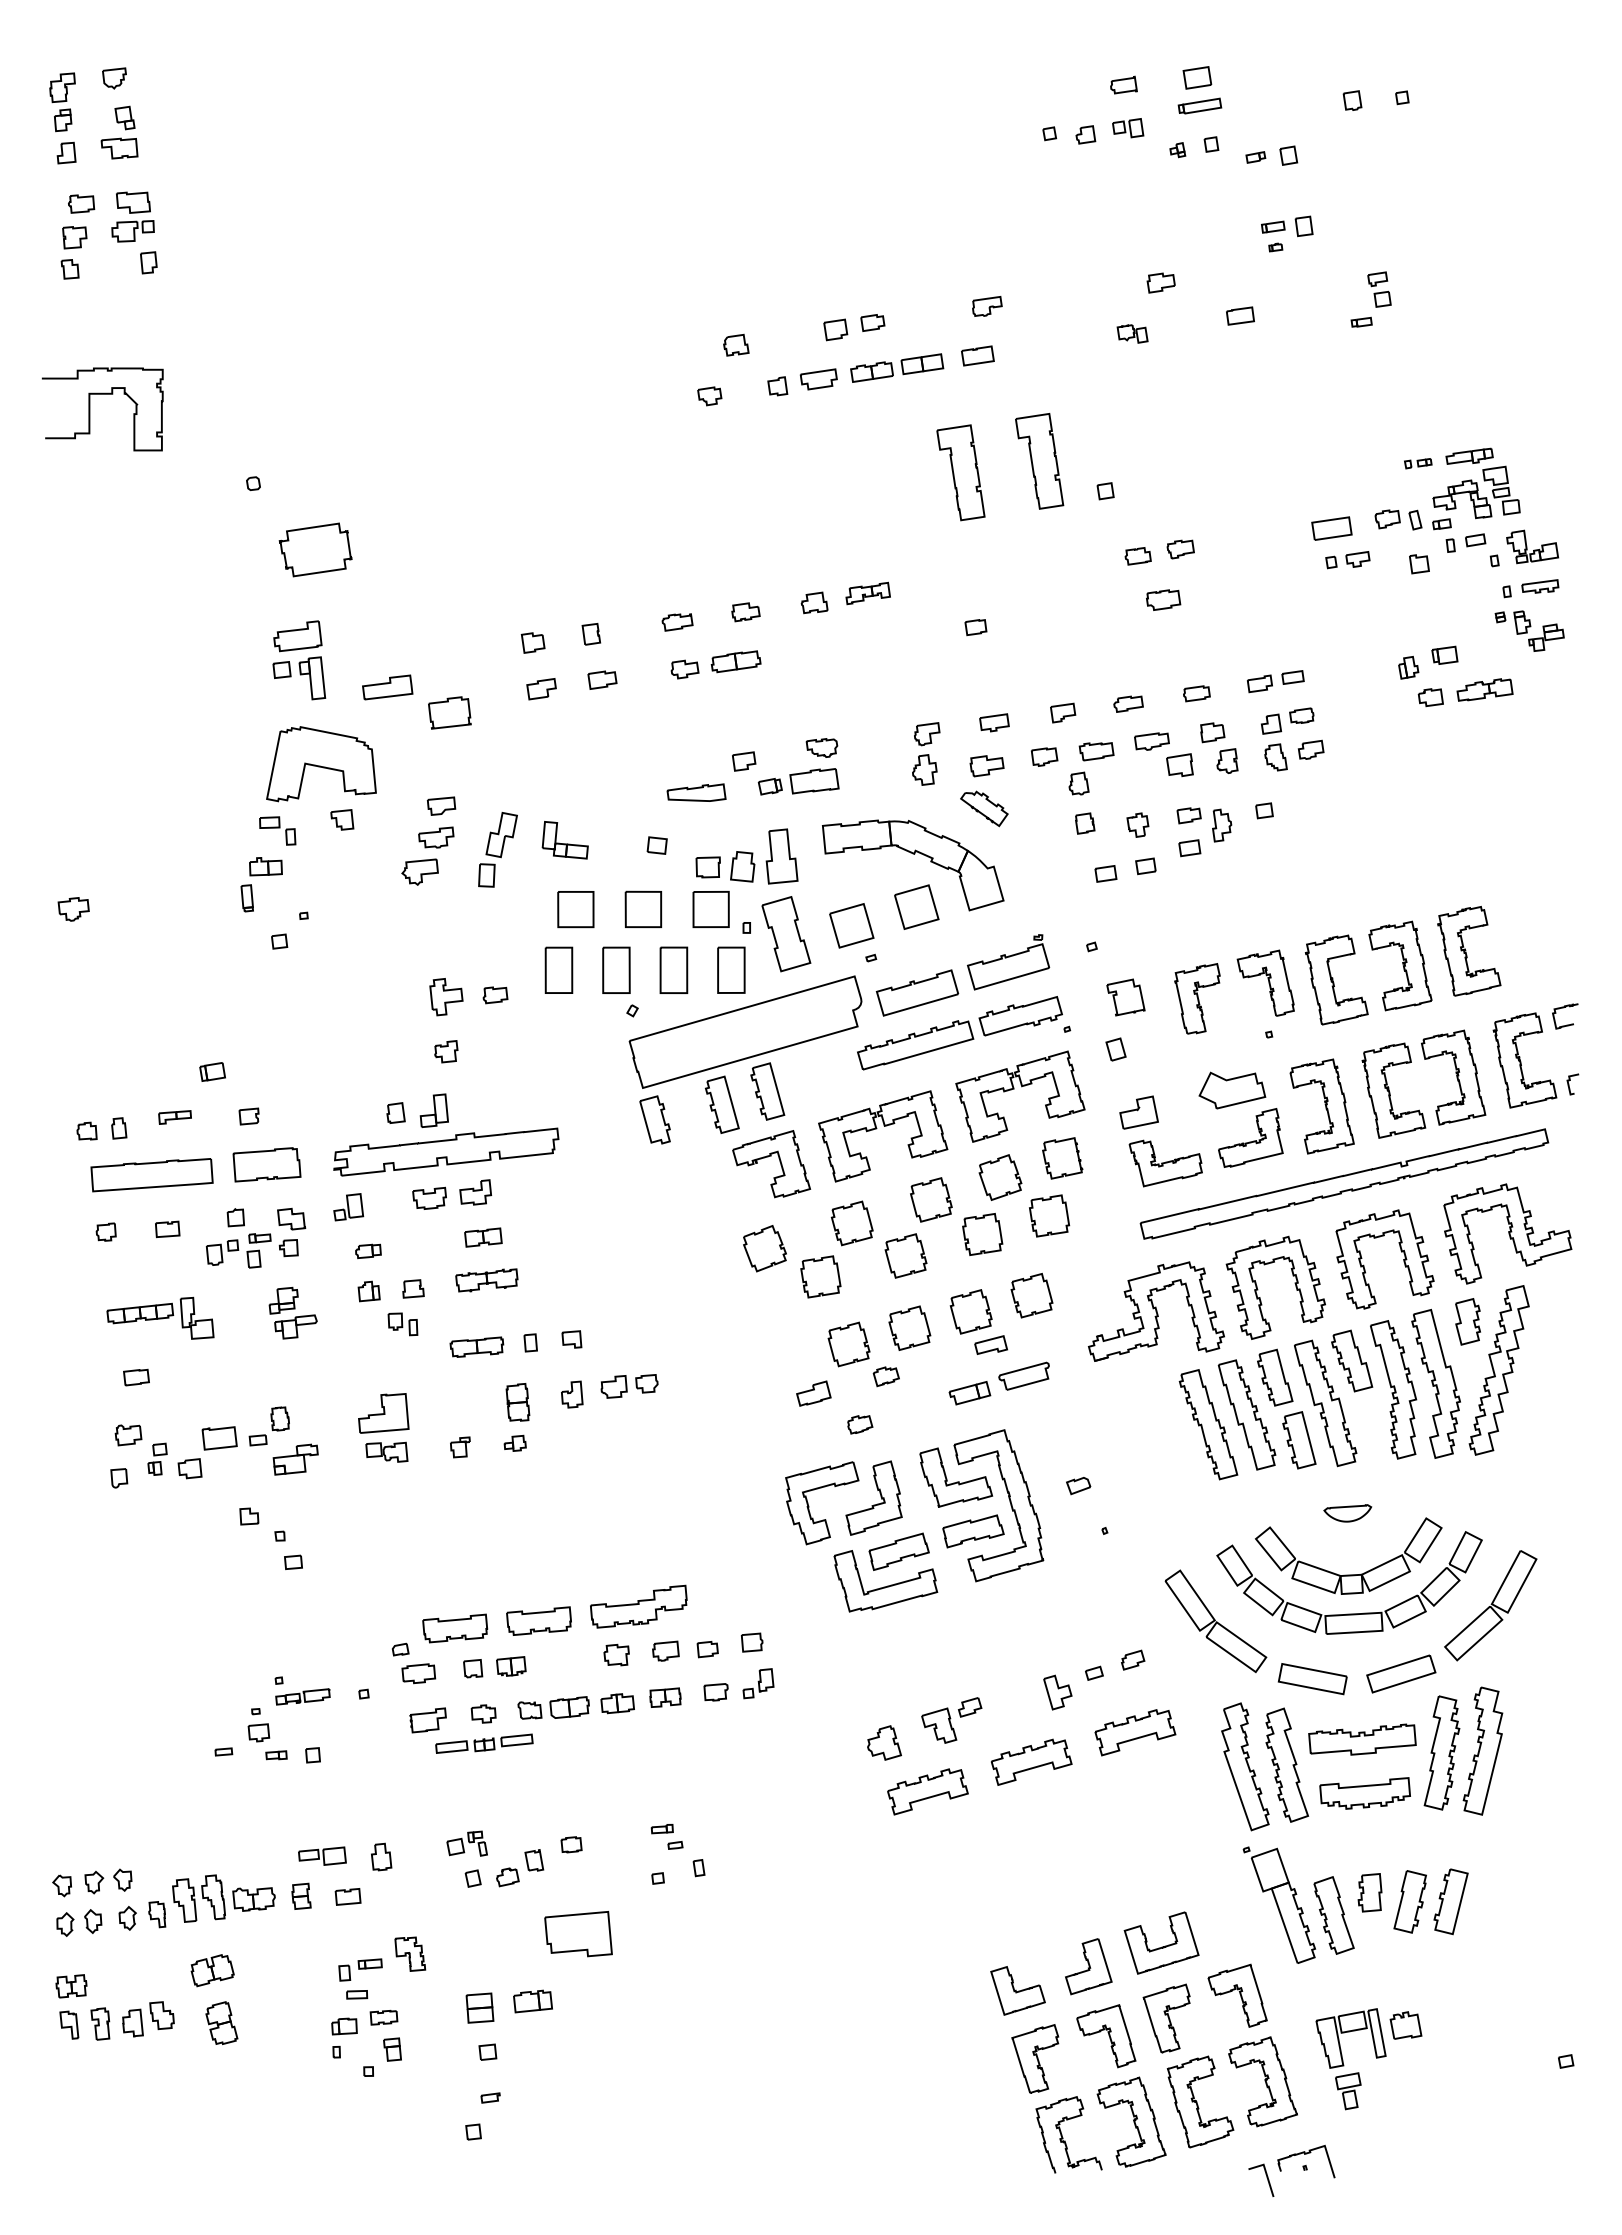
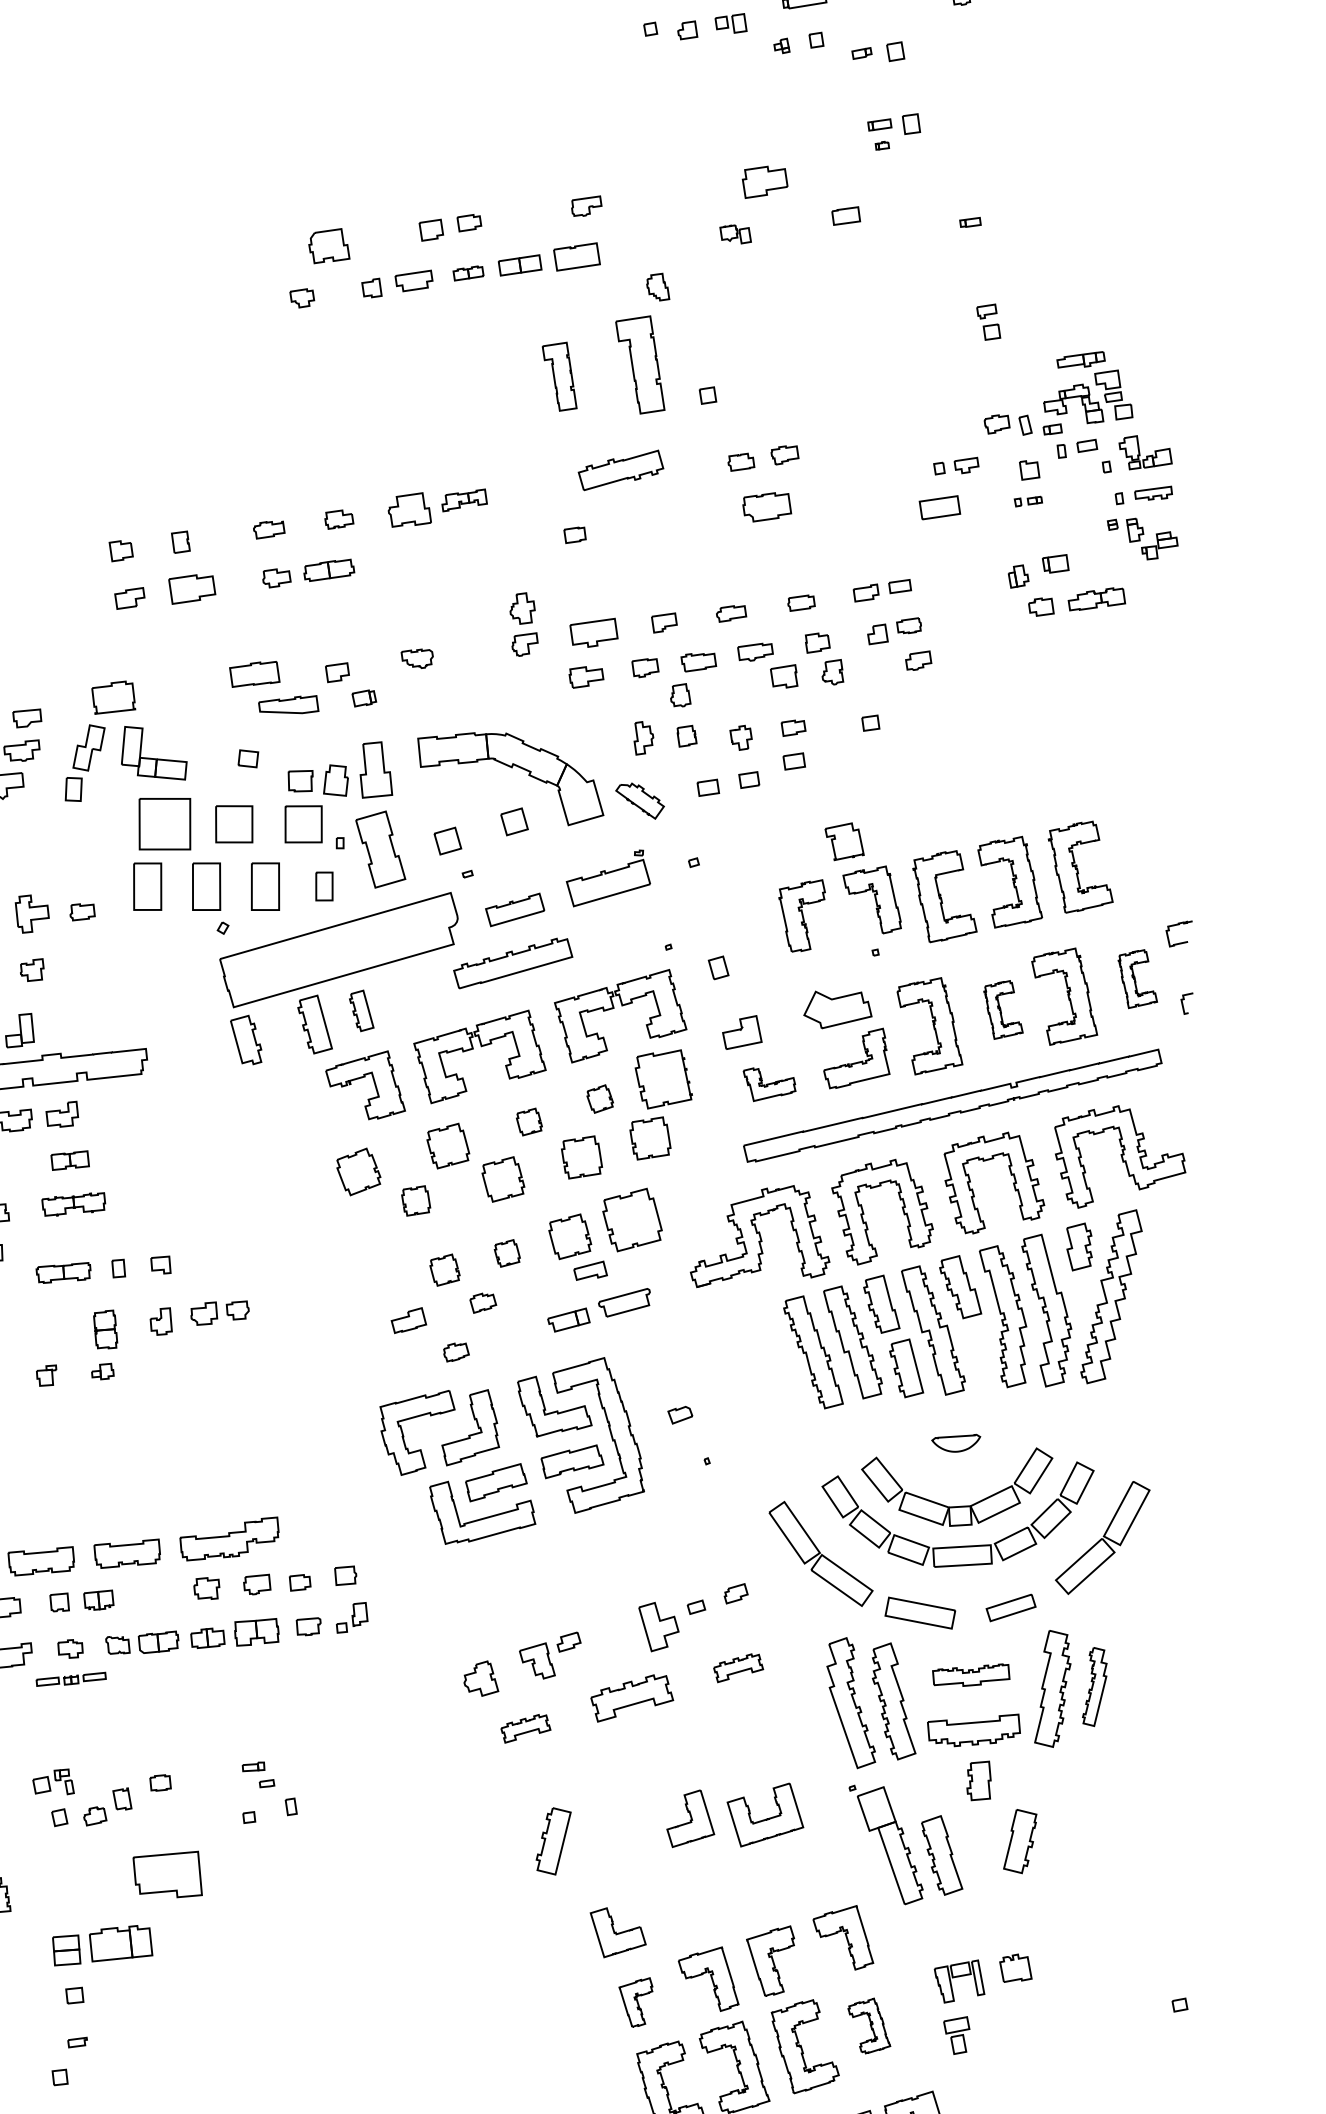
part: (1160, 282) -> (764, 181), size x1.6
part: (1379, 289) -> (988, 322), moved
part: (736, 344) -> (329, 245), size x1.6
part: (977, 355) -> (576, 256), size x1.4
part: (871, 371) -> (468, 272), size x0.7
part: (1418, 463) -> (1028, 501), moved
part: (960, 472) -> (559, 376), size x0.7
part: (1331, 528) -> (939, 507), moved
part: (1163, 599) -> (767, 506), size x1.4
part: (814, 602) -> (409, 509), size x1.6
part: (602, 679) -> (192, 588), size x1.6
part: (449, 712) -> (113, 697), moved
part: (994, 722) -> (594, 632), size x1.6
part: (1275, 757) -> (657, 287), moved
part: (924, 769) -> (522, 608), moved
part: (814, 781) -> (254, 674), moved
part: (984, 808) -> (640, 800), moved
part: (1222, 825) -> (644, 738), moved
part: (564, 840) -> (153, 753), size x1.4
part: (916, 906) -> (514, 821), size x0.6
part: (575, 909) -> (164, 824), size x1.4
part: (851, 925) -> (447, 840), size x0.6
part: (731, 969) -> (324, 885), size x0.6
part: (917, 992) -> (515, 909), size x0.7
part: (1125, 997) -> (844, 841), moved
part: (1020, 1016) -> (620, 470), moved
part: (1524, 1060) -> (1137, 979), size x0.6
part: (1393, 1090) -> (1003, 1009), size x0.6
part: (767, 1091) -> (361, 1010), size x0.7
part: (1062, 1158) -> (663, 1079), size x1.4
part: (1165, 1163) -> (769, 1084), size x0.7
part: (1000, 1177) -> (600, 1099), size x0.6
part: (931, 1199) -> (529, 1121), size x0.6
part: (820, 1276) -> (415, 1200), size x0.7
part: (1031, 1295) -> (632, 1219), size x1.4
part: (909, 1327) -> (506, 1252), size x0.6
part: (848, 1344) -> (444, 1270), size x0.7
part: (1401, 1673) -> (1011, 1607), size x0.7
part: (1057, 1692) -> (658, 1626), size x1.4
part: (665, 1697) -> (256, 1632), size x1.4
part: (1135, 1732) -> (738, 1667), size x0.6
part: (1362, 1739) -> (971, 1675), size x0.7
part: (484, 1743) -> (71, 1679), size x0.7
part: (1482, 1750) -> (1094, 1686), size x0.6
part: (927, 1791) -> (525, 1728), size x0.6
part: (1369, 1892) -> (978, 1780), moved
part: (1450, 1901) -> (553, 1841), moved
part: (1161, 1942) -> (765, 1814), moved
part: (1088, 1966) -> (690, 1818), moved
part: (532, 2001) -> (120, 1943), size x1.6
part: (1350, 2038) -> (958, 1981), size x0.7
part: (1035, 2058) -> (636, 2002), size x0.7
part: (1262, 2081) -> (868, 2025), size x0.6

